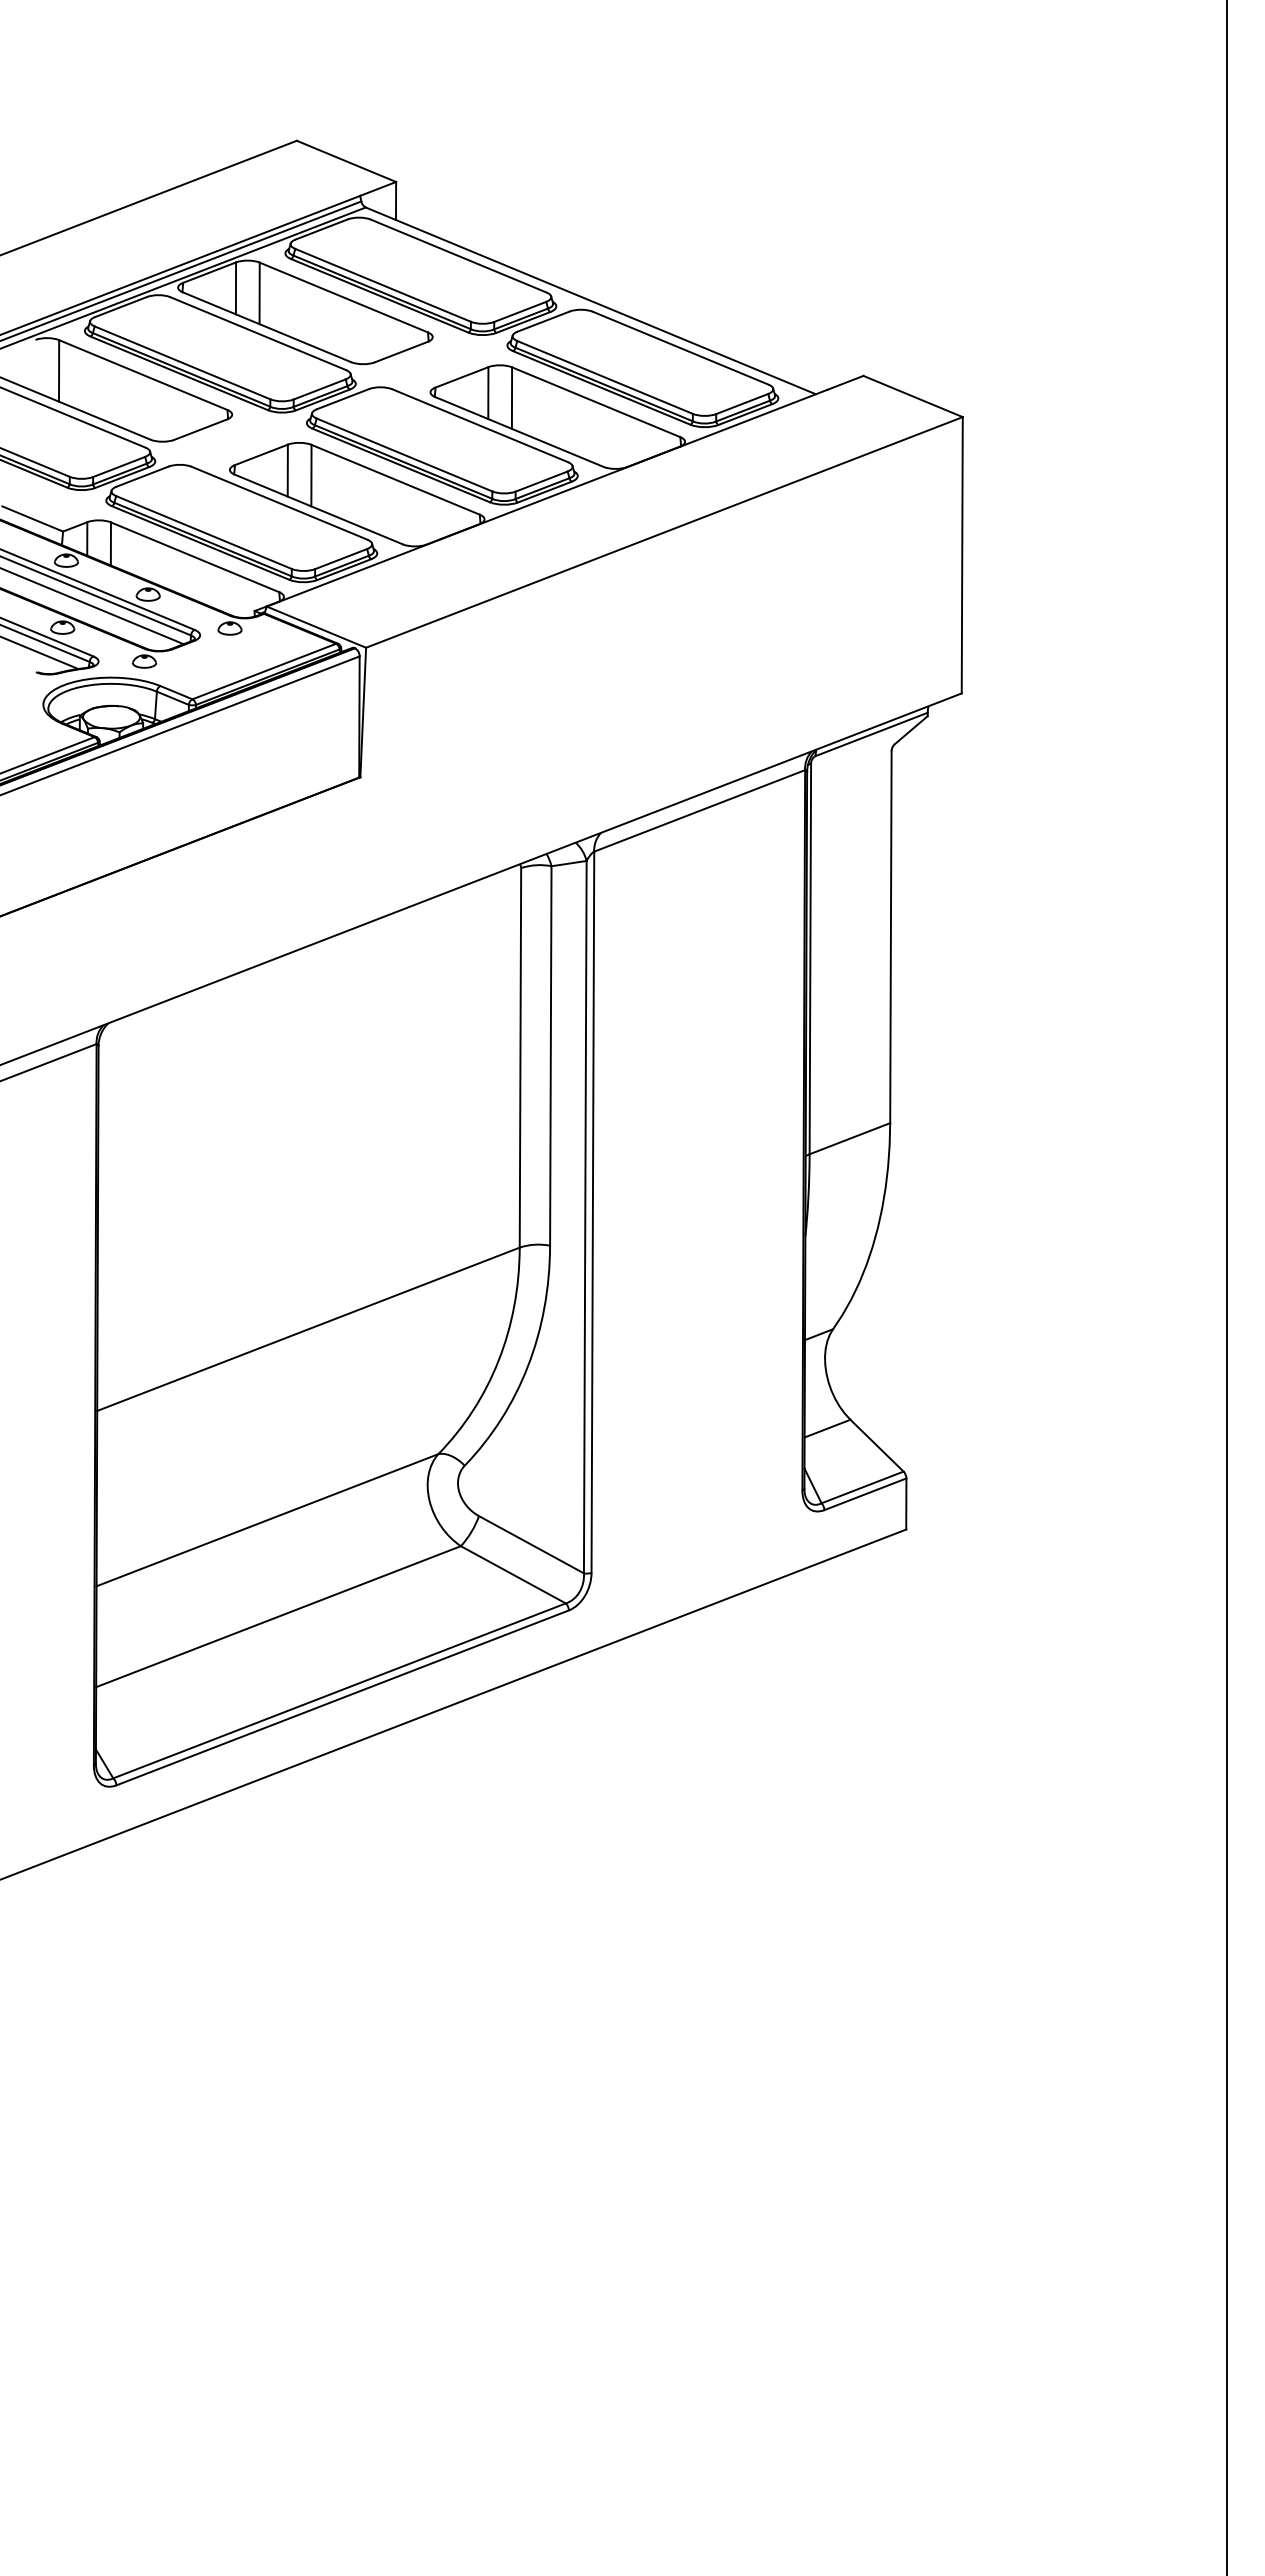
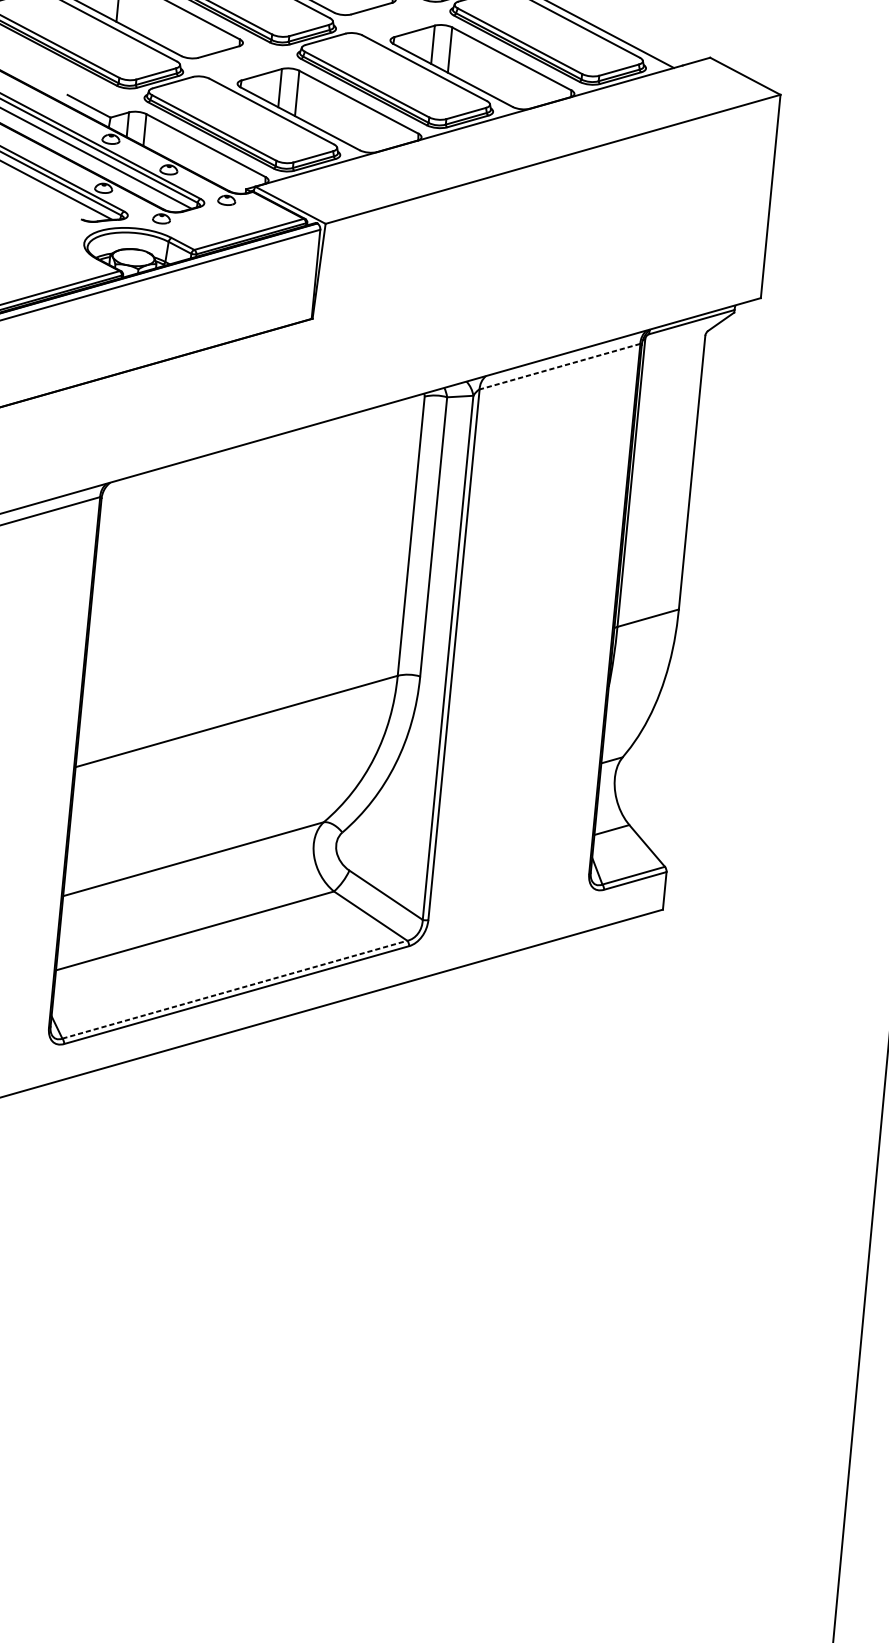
line: (699, 811) -> (559, 367), solid -> dashed
line: (339, 1690) -> (234, 989), solid -> dashed

